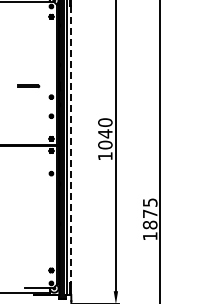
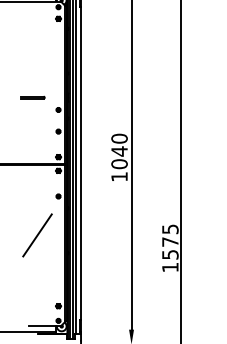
line: (71, 144) -> (81, 163), dashed -> solid
line: (32, 207) -> (37, 234), added
text: (149, 224) -> (169, 254), 1875 -> 1575

